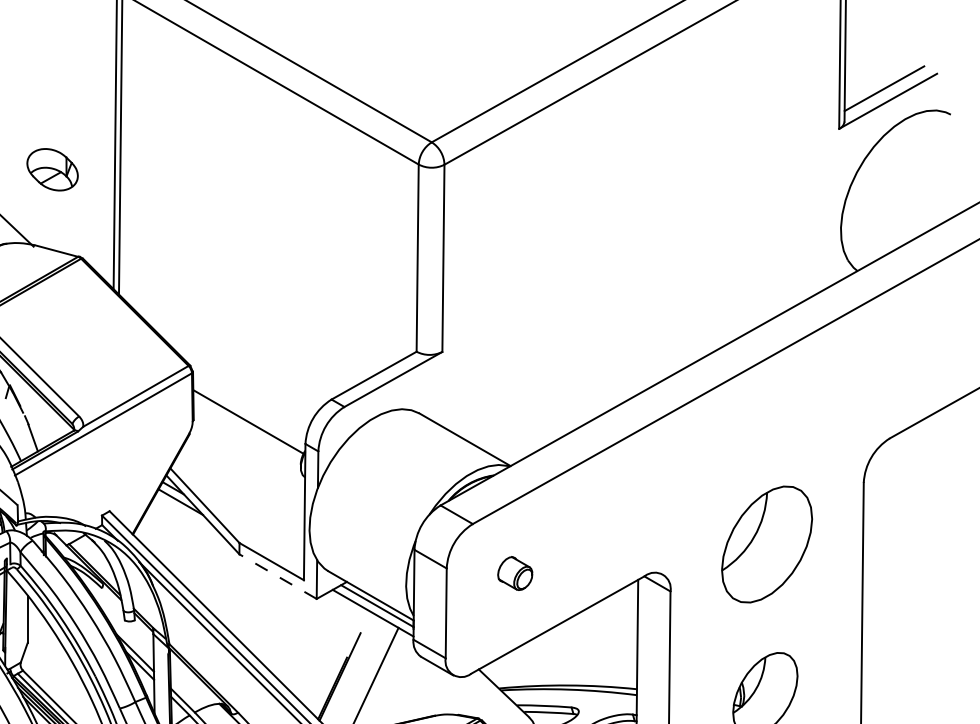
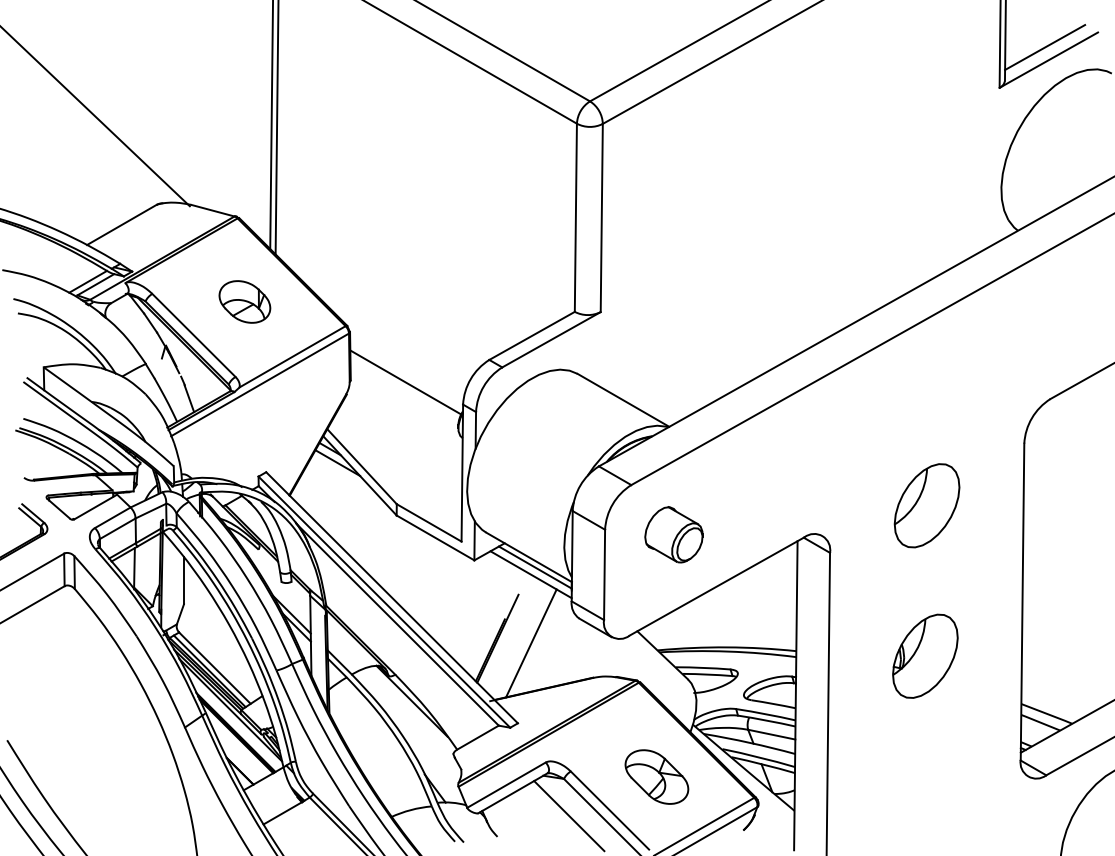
part: (52, 169) -> (244, 301), moved
part: (766, 544) -> (926, 505), size x0.71
part: (514, 573) -> (673, 534), size x1.67
line: (278, 576) -> (435, 537), dashed -> solid

